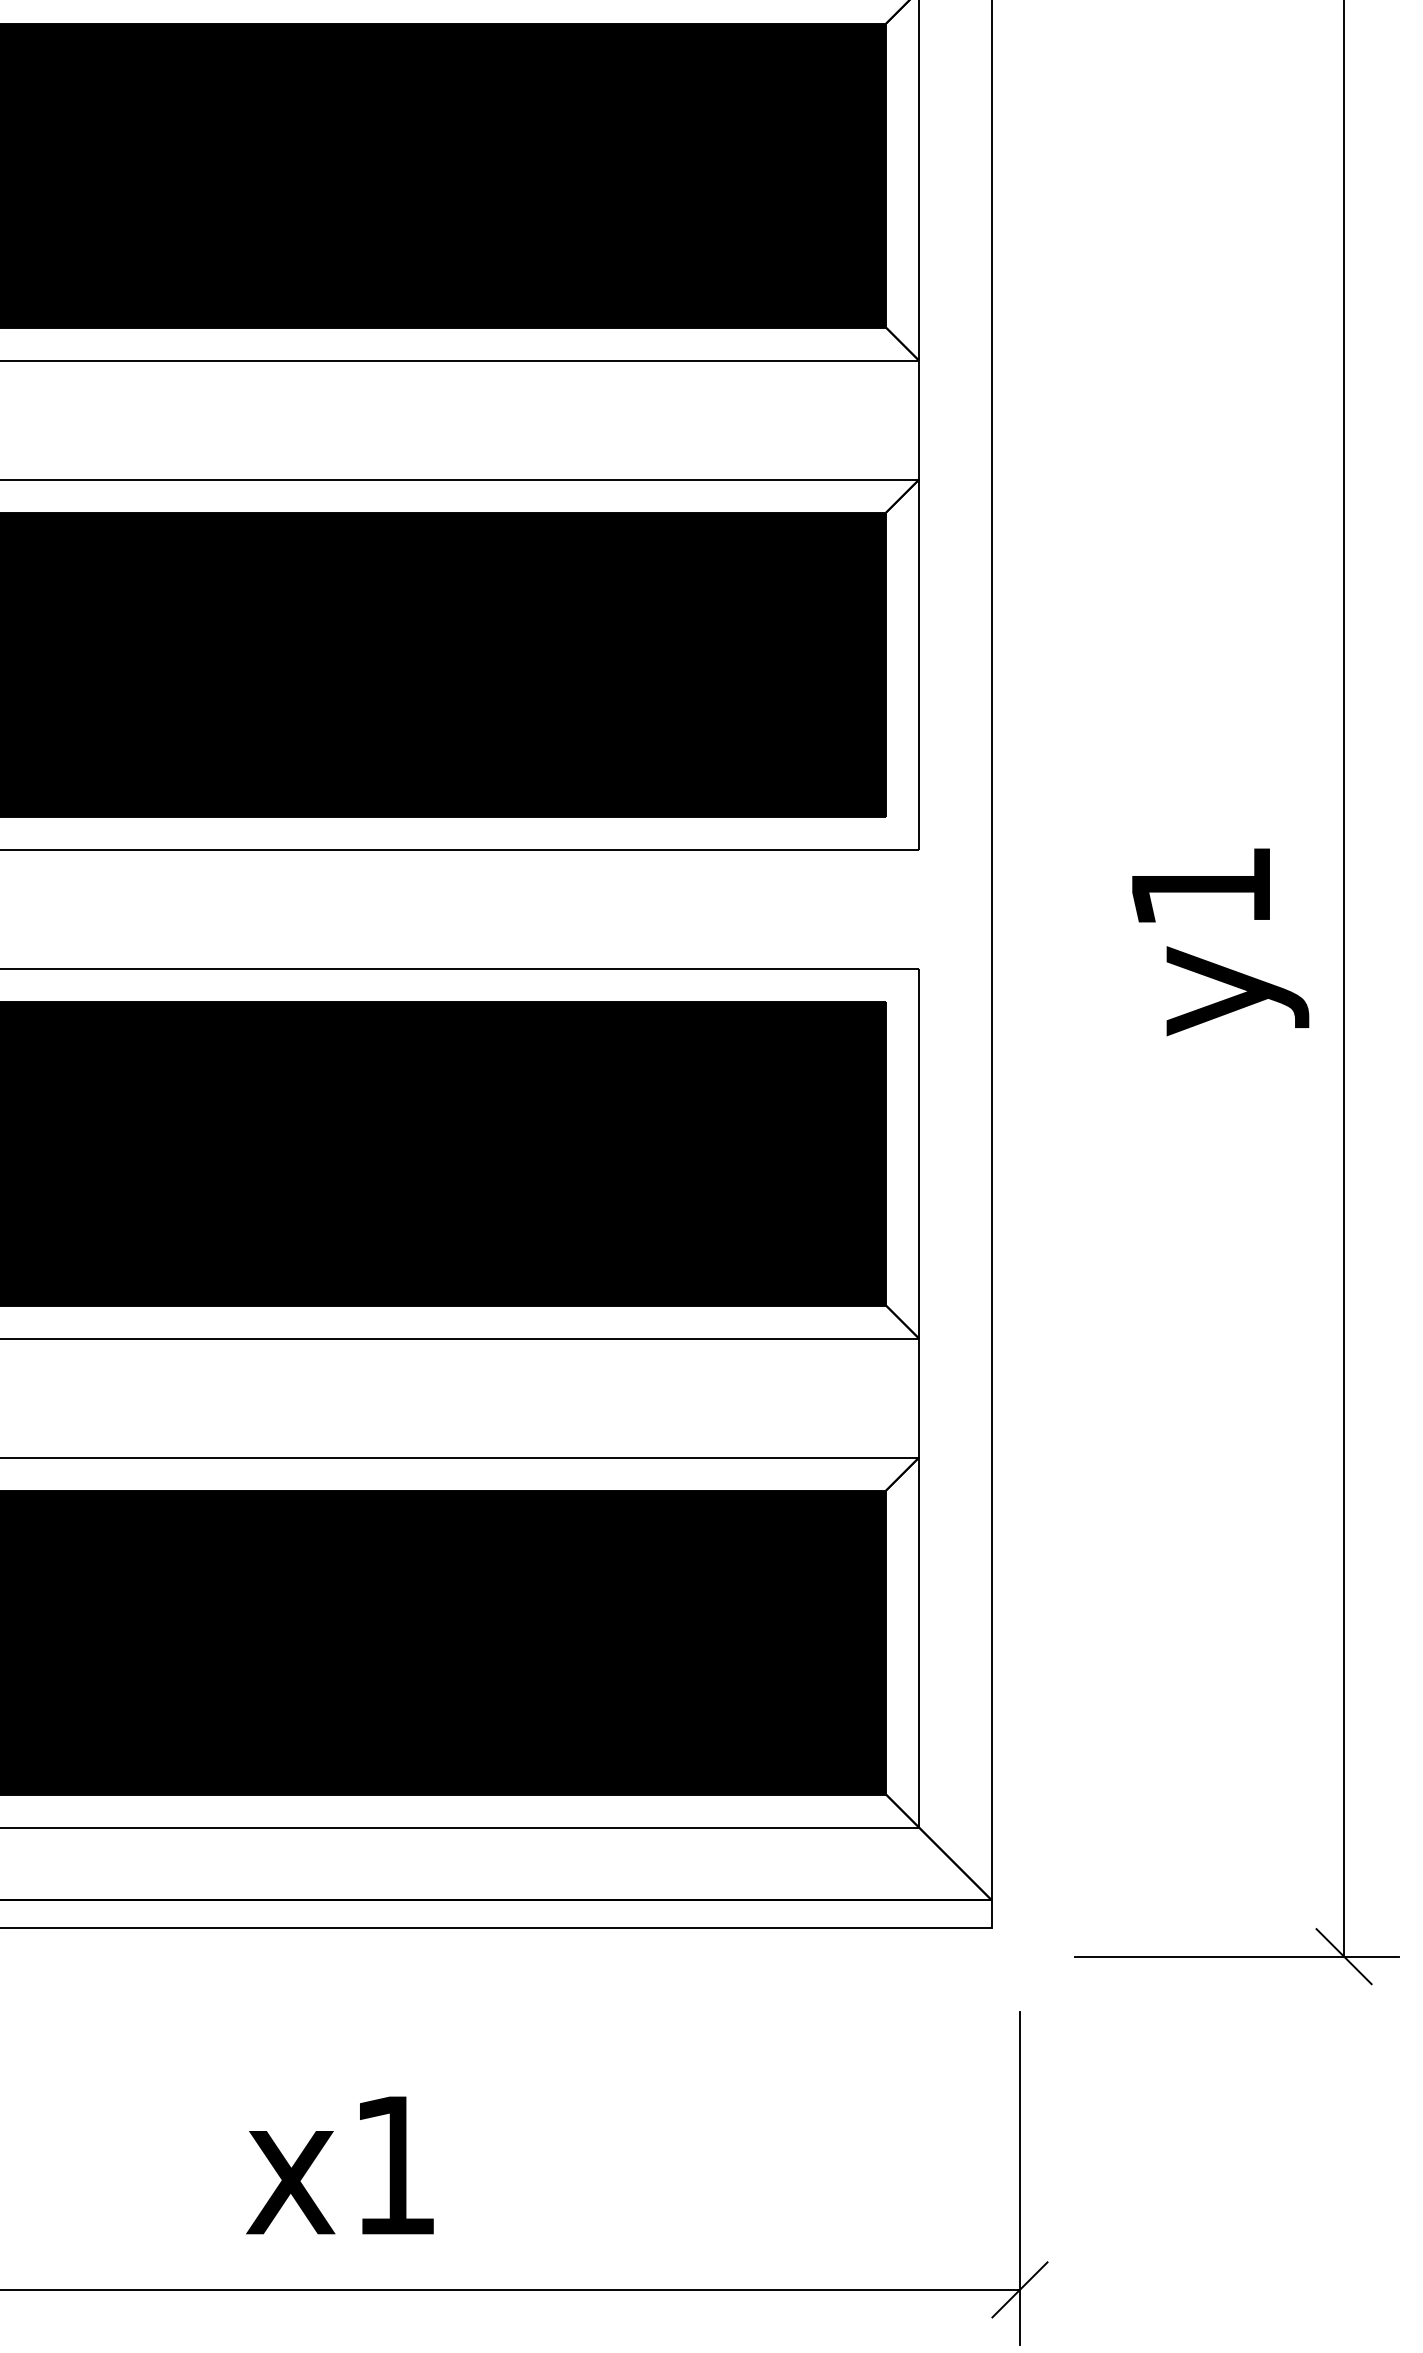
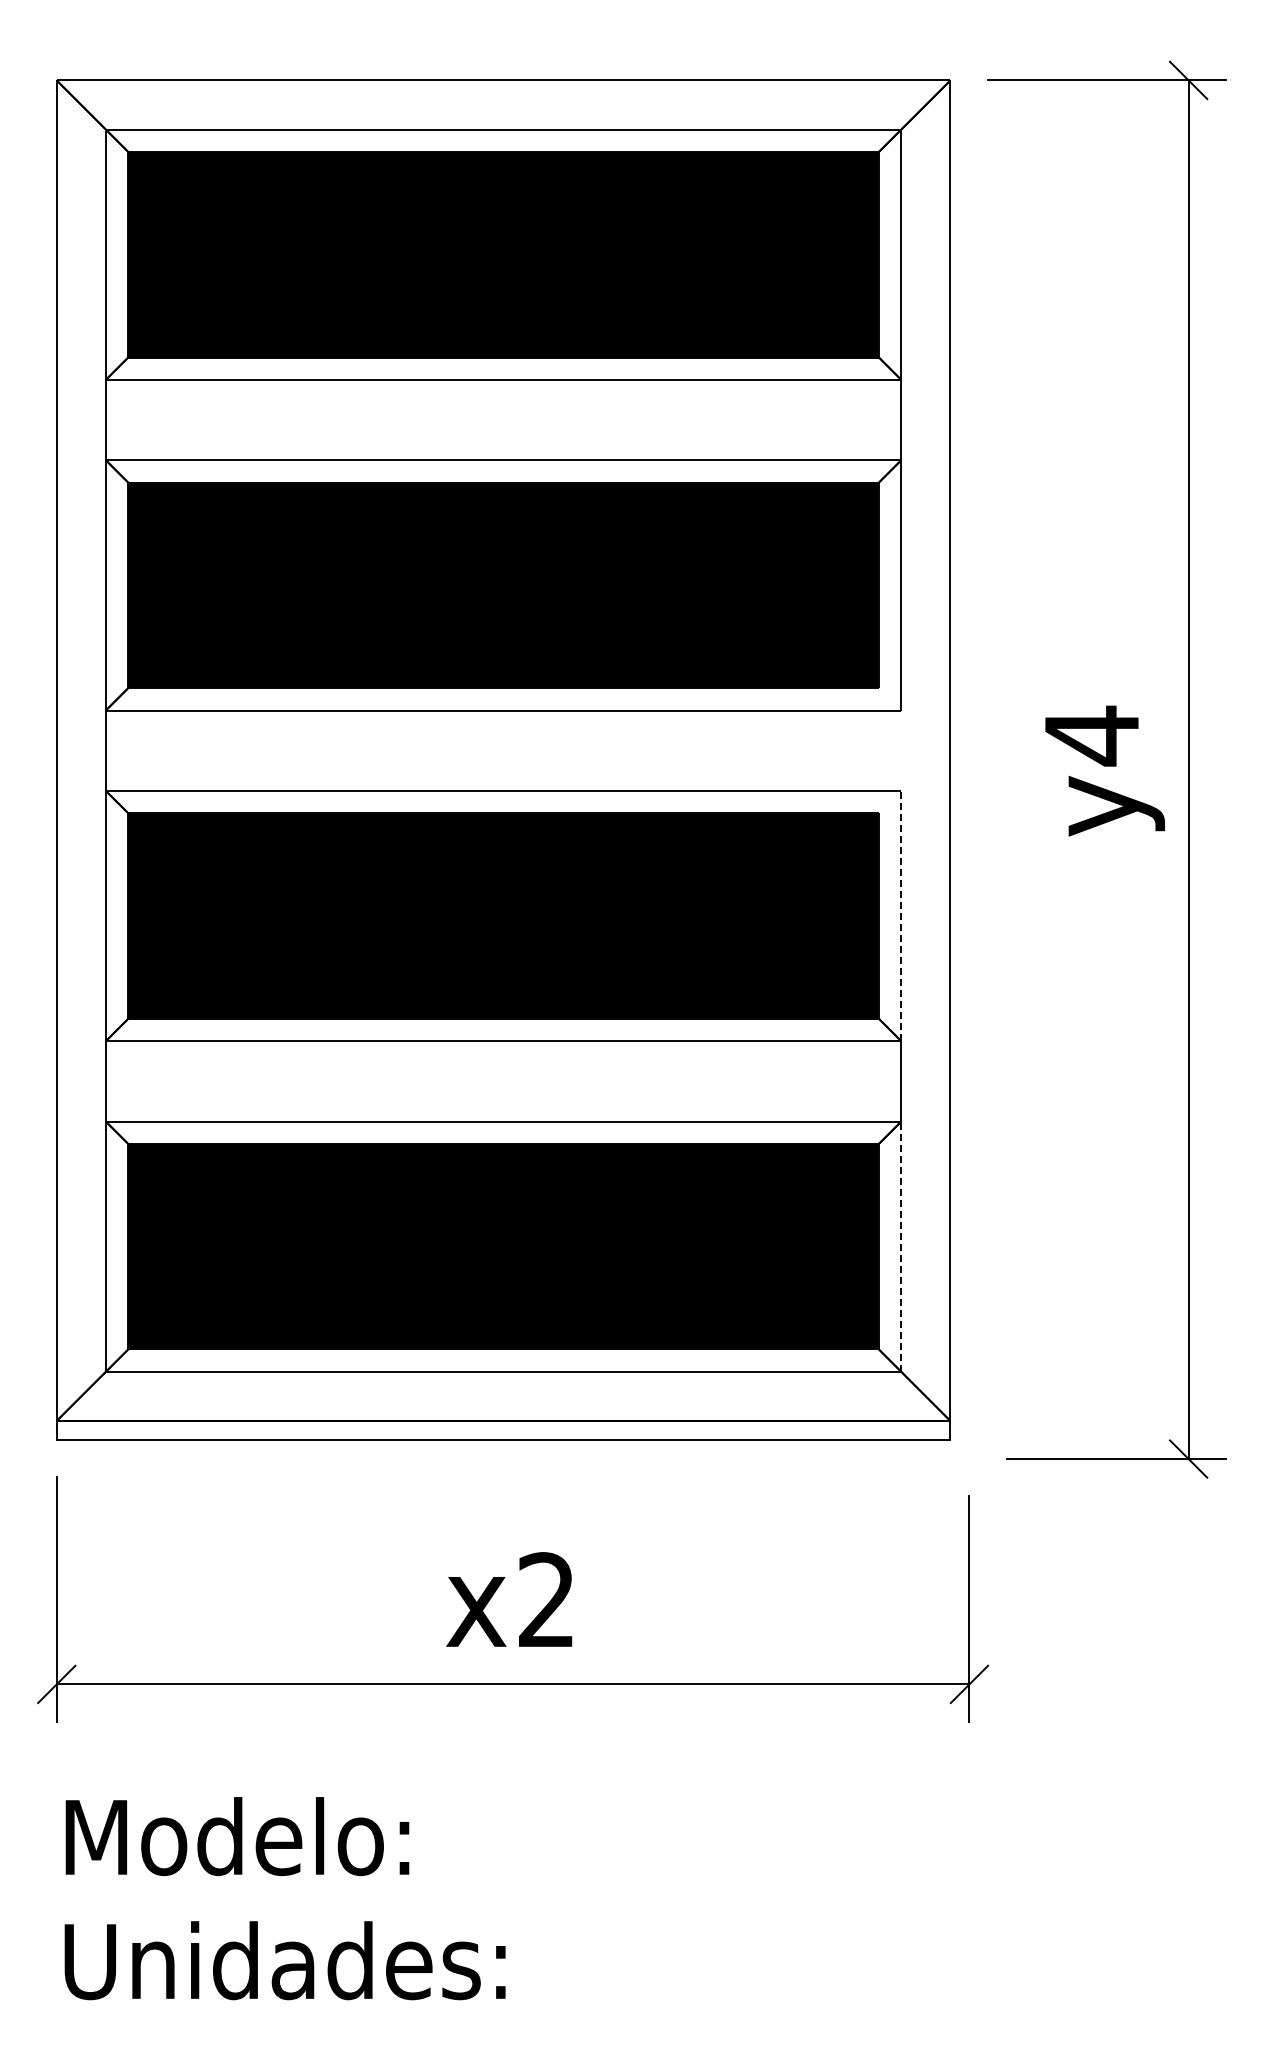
text: (1200, 886) -> (1091, 735), y1 -> y4
line: (919, 1152) -> (901, 915), solid -> dashed
line: (919, 1642) -> (901, 1246), solid -> dashed
text: (394, 2164) -> (546, 1599), x1 -> x2

